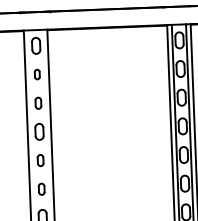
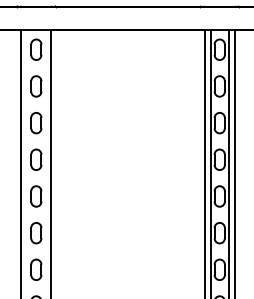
part: (37, 74) -> (36, 86), size x1.67
part: (38, 103) -> (36, 123), size x1.43
part: (40, 160) -> (36, 196), size x1.43
part: (41, 189) -> (36, 233), size x1.43

